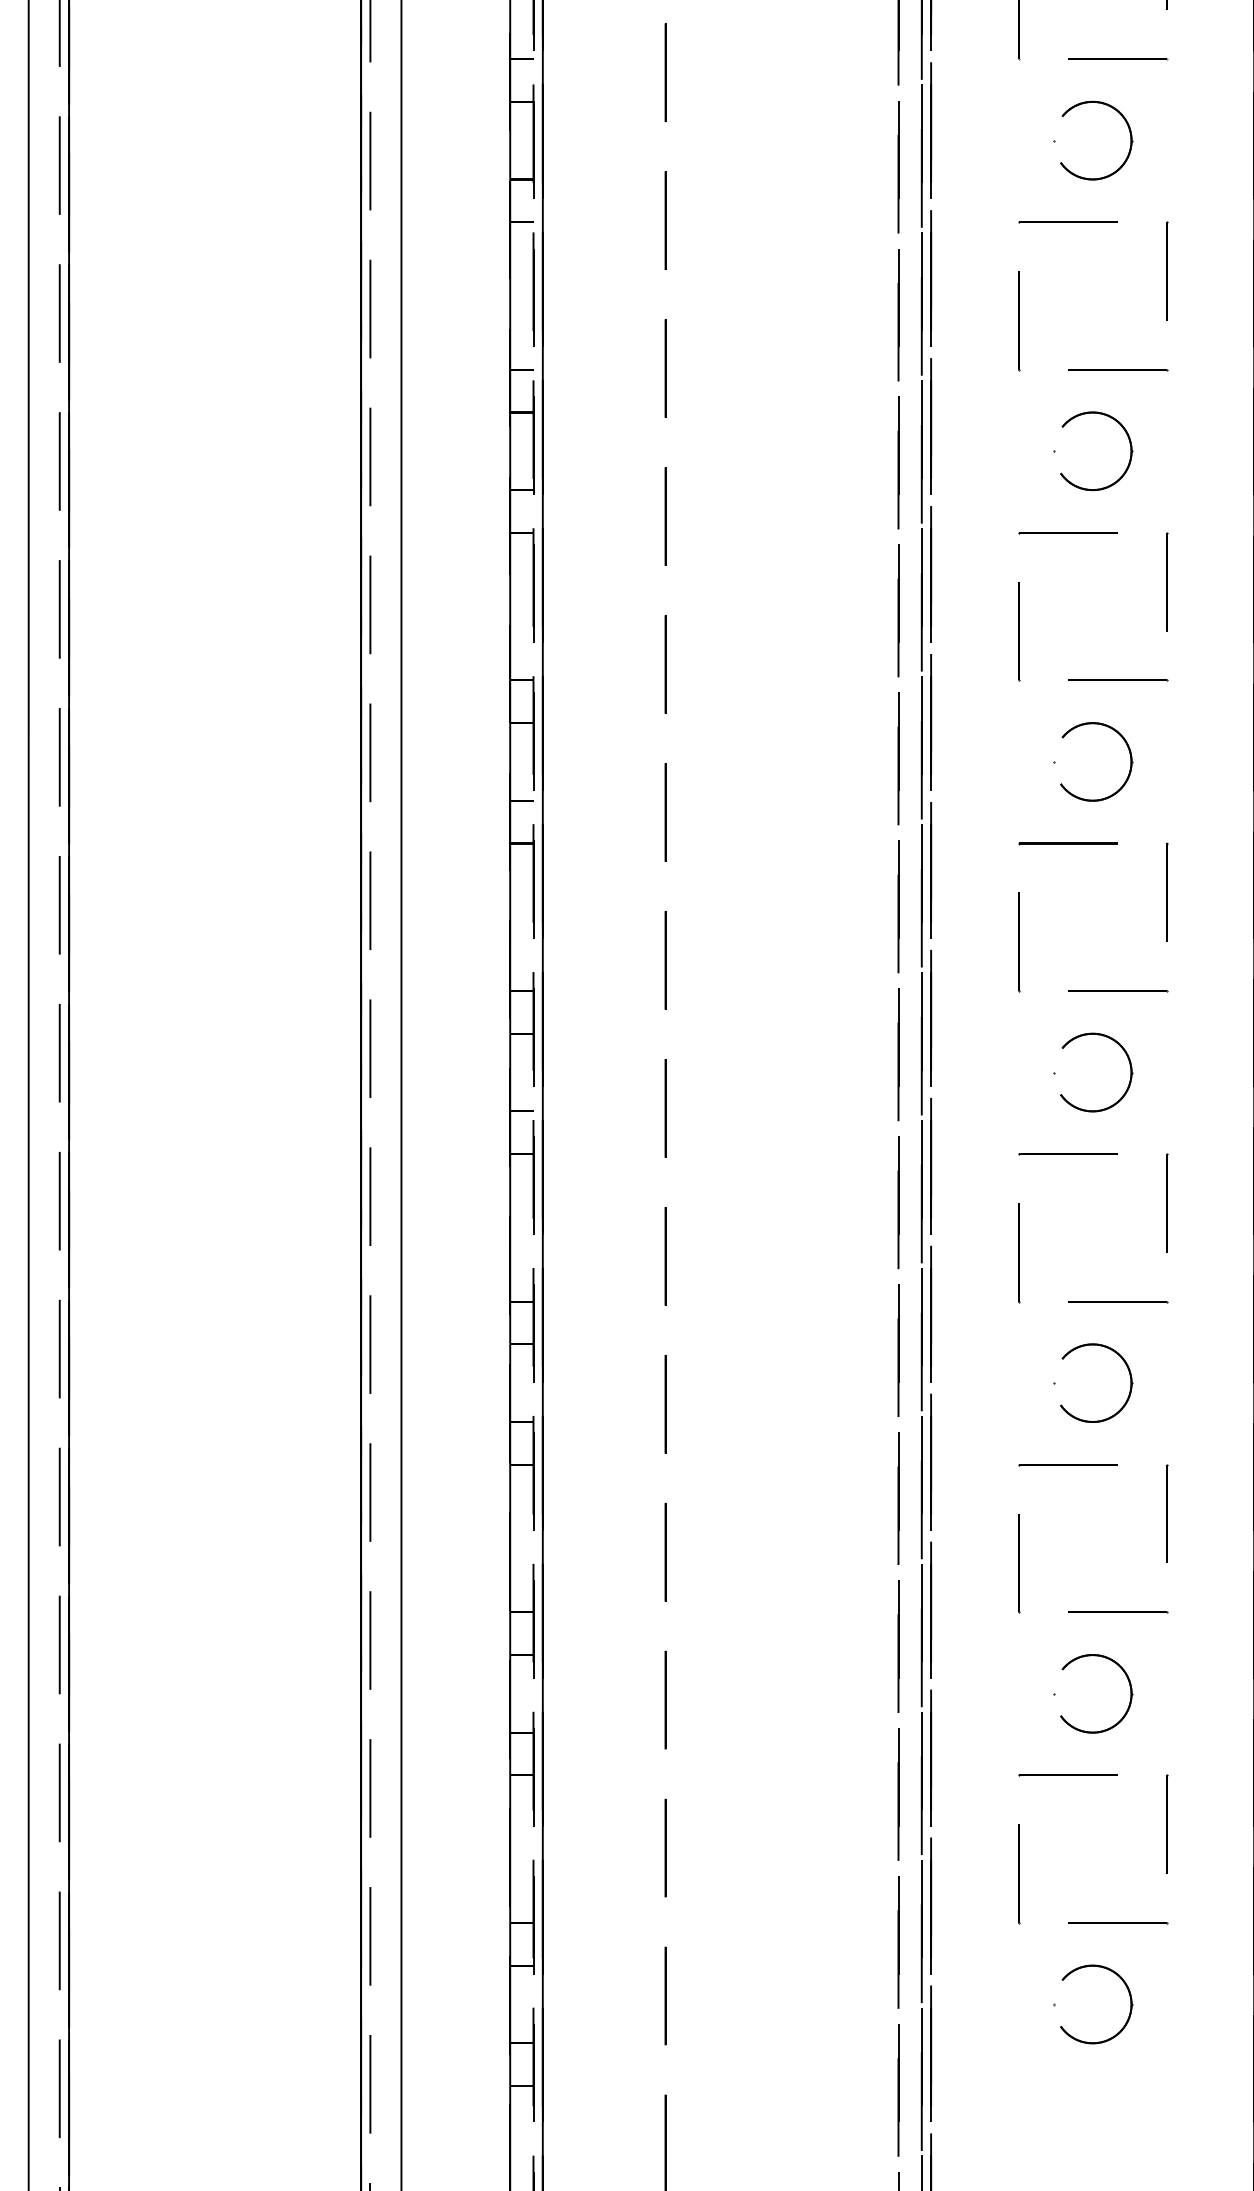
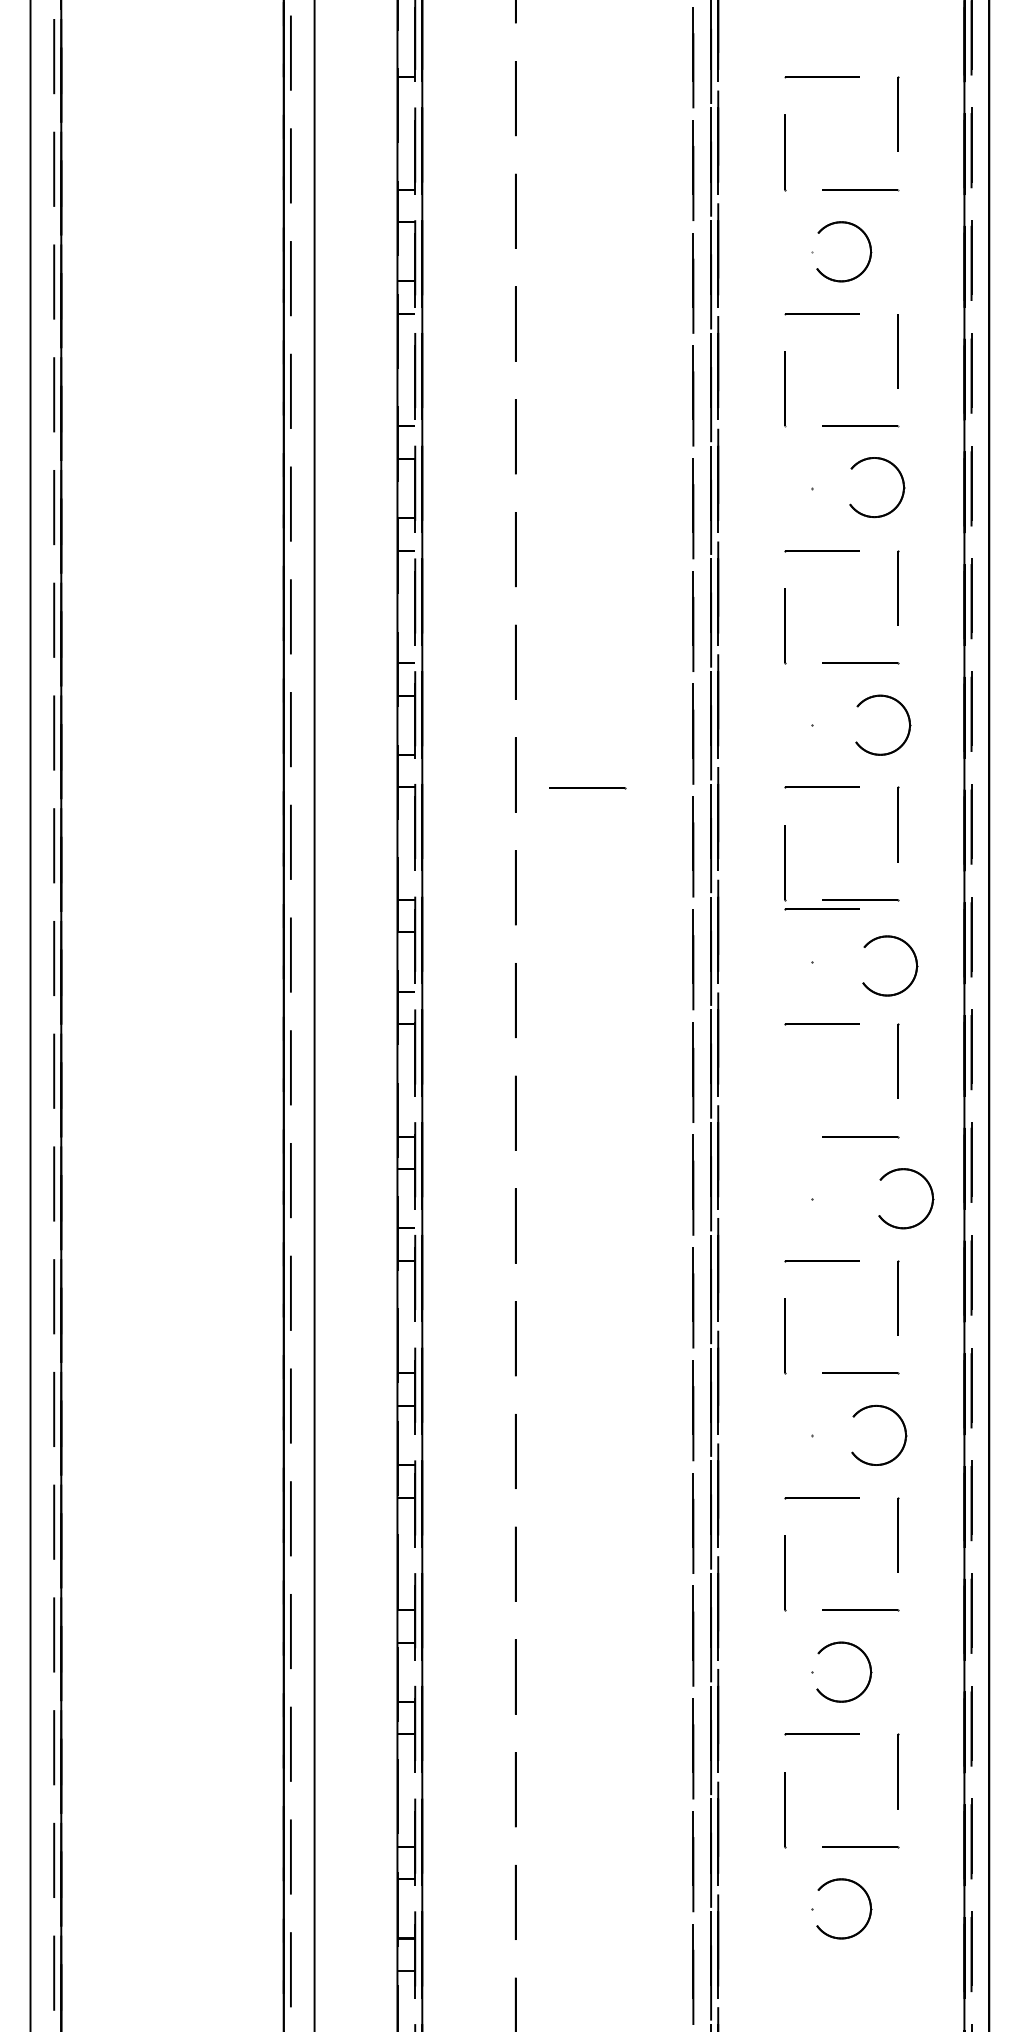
part: (1129, 136) -> (902, 484), moved
part: (1126, 437) -> (906, 714), moved
line: (759, 534) -> (587, 788), added
line: (1066, 693) -> (821, 909), added
part: (1129, 758) -> (915, 963), moved
line: (1019, 942) -> (785, 1099), removed
part: (1129, 1068) -> (931, 1195), moved
part: (1128, 1372) -> (903, 1427), moved

